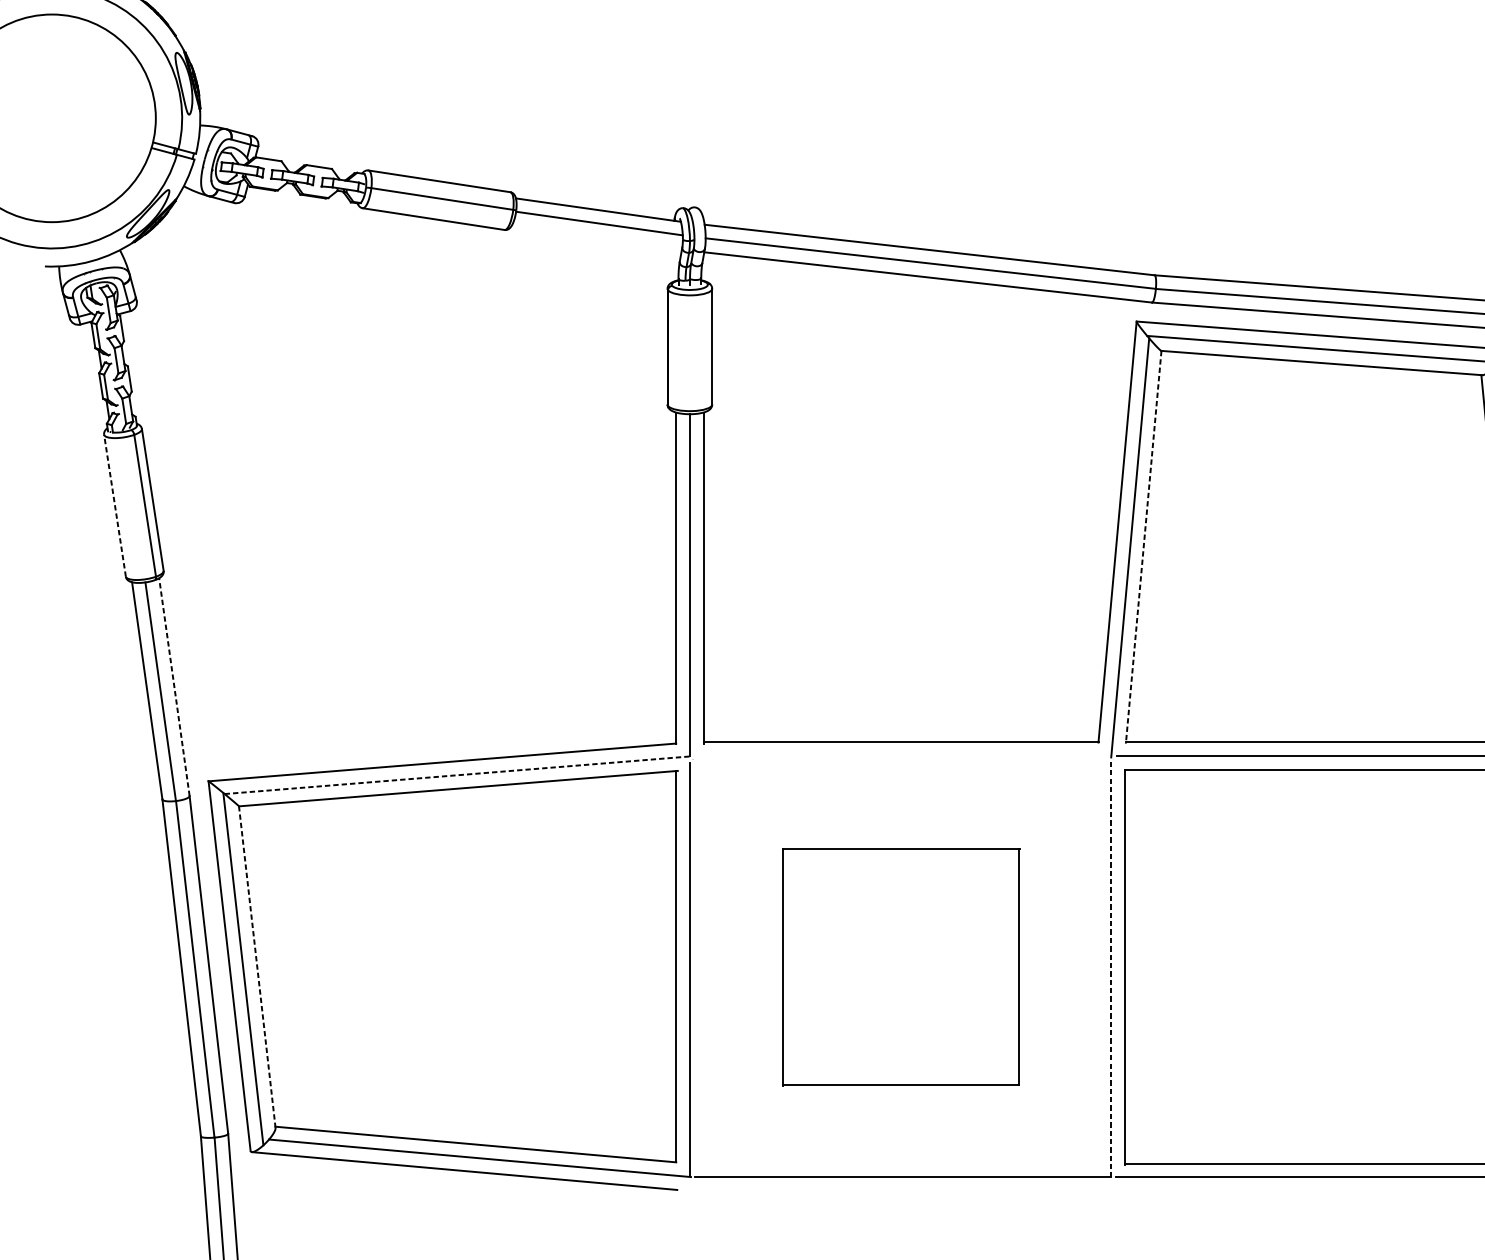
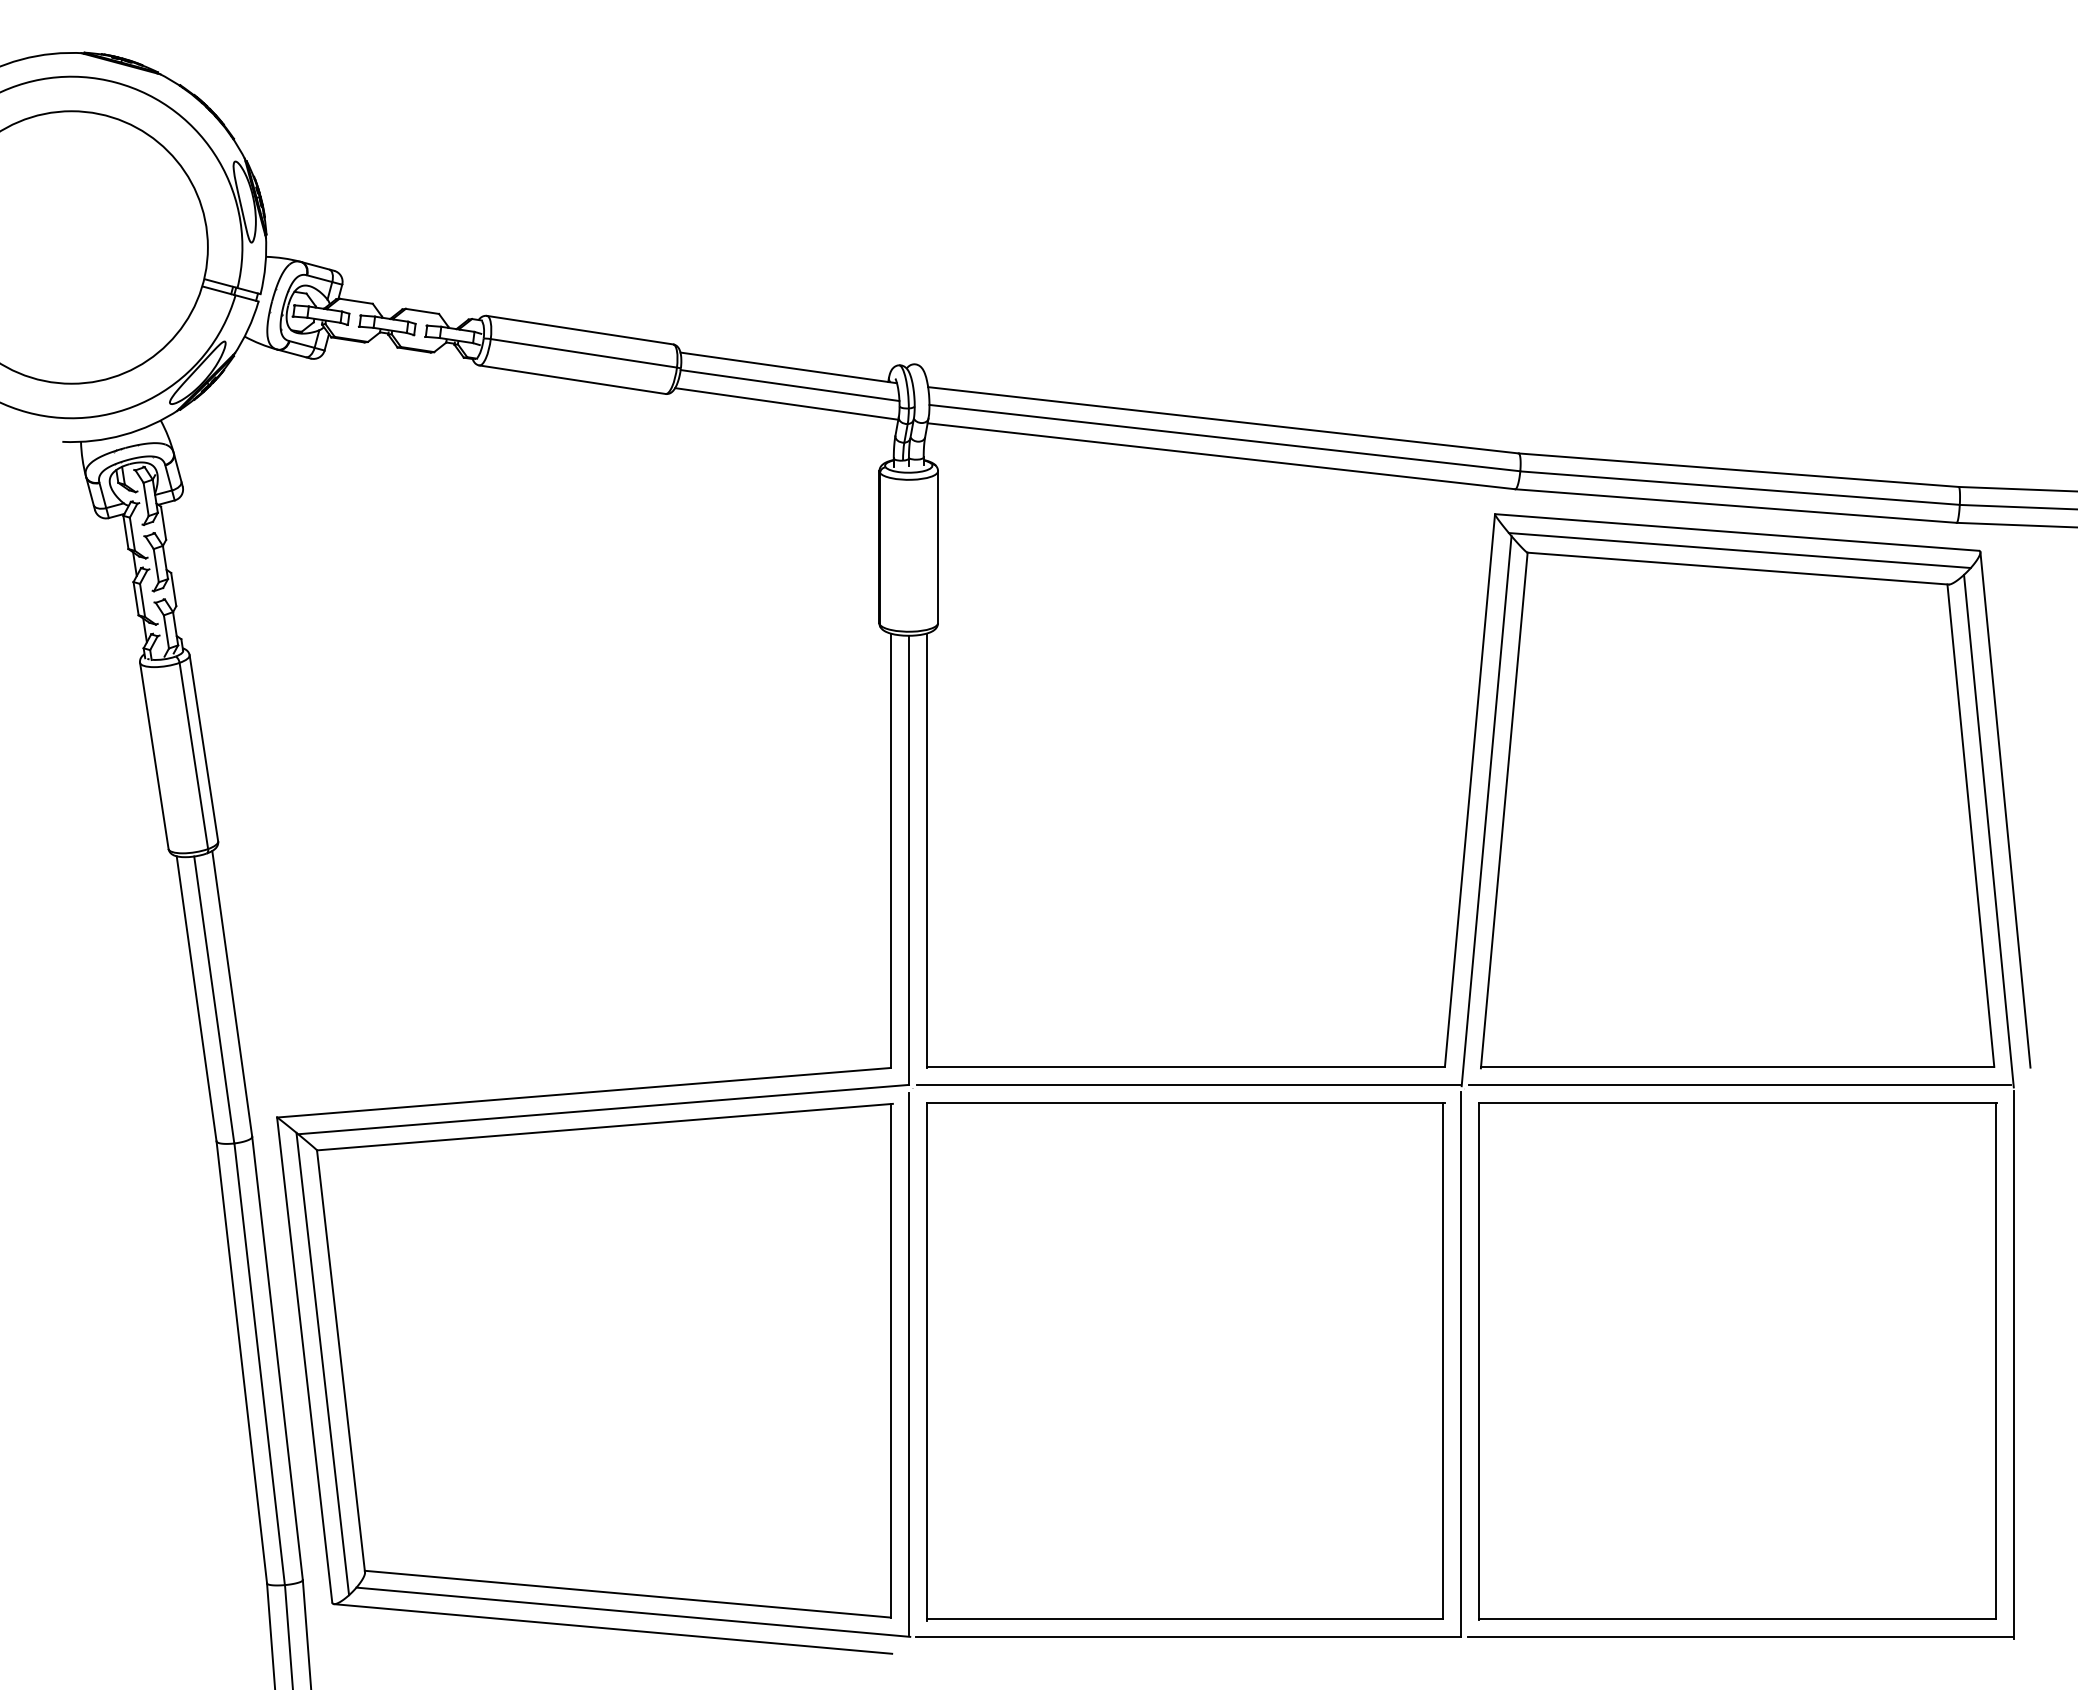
line: (596, 237) -> (786, 403), added
line: (115, 505) -> (154, 755), dashed -> solid
line: (1143, 547) -> (1504, 810), dashed -> solid
line: (174, 686) -> (232, 993), dashed -> solid
line: (903, 756) -> (1188, 1084), added
line: (458, 775) -> (604, 1109), dashed -> solid
line: (256, 966) -> (340, 1360), dashed -> solid
part: (900, 967) -> (1185, 1361), size x1.67
line: (1111, 969) -> (1461, 1364), dashed -> solid

